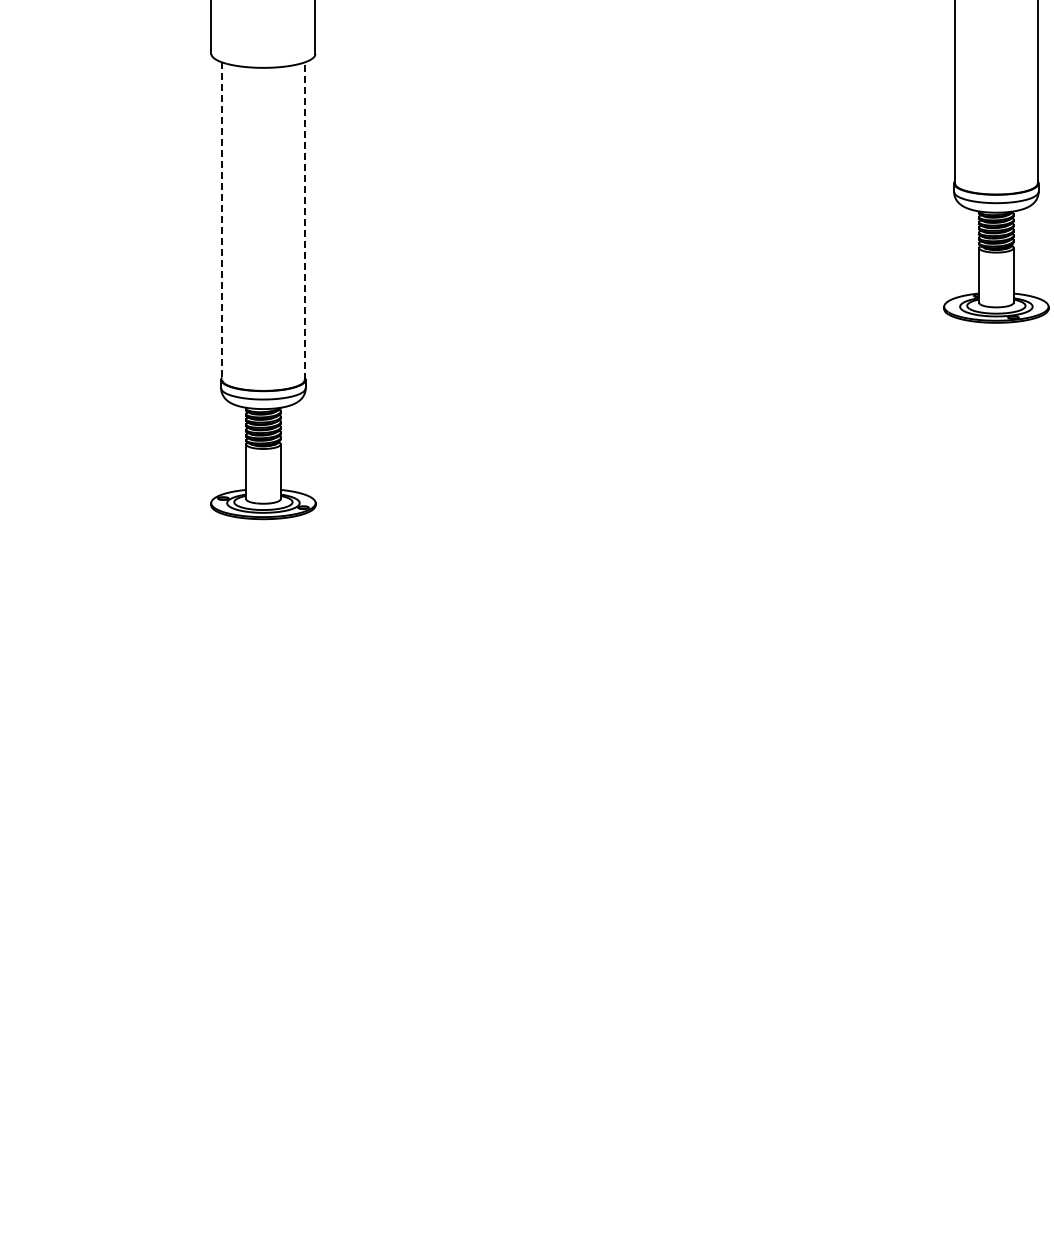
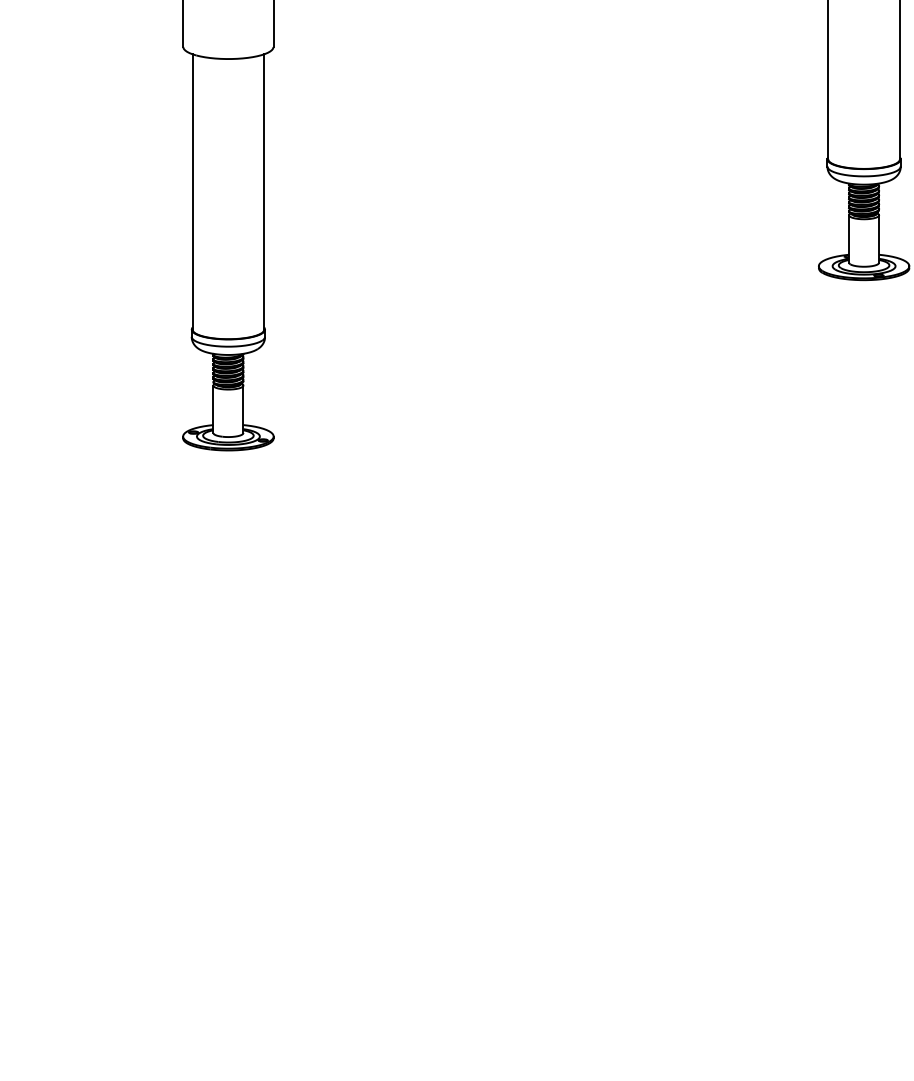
line: (222, 221) -> (192, 192), dashed -> solid
line: (304, 221) -> (264, 192), dashed -> solid

